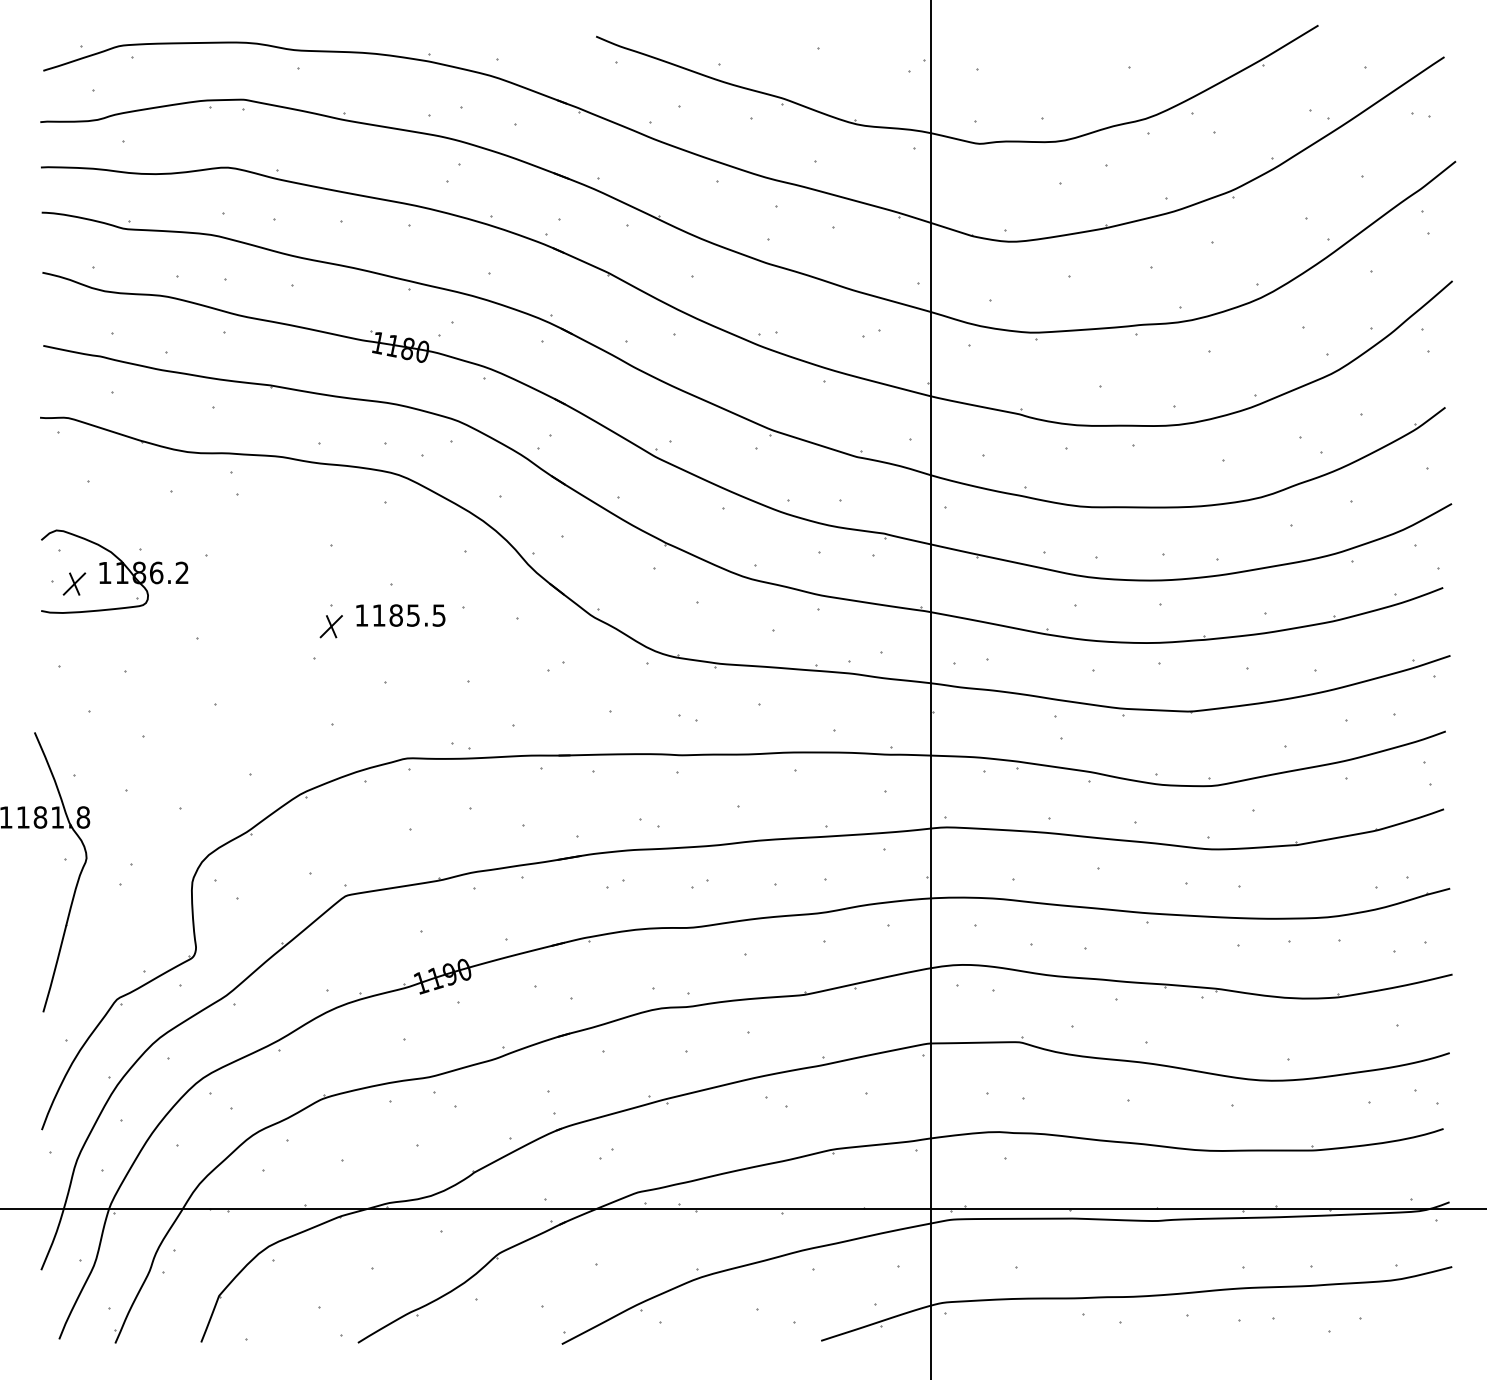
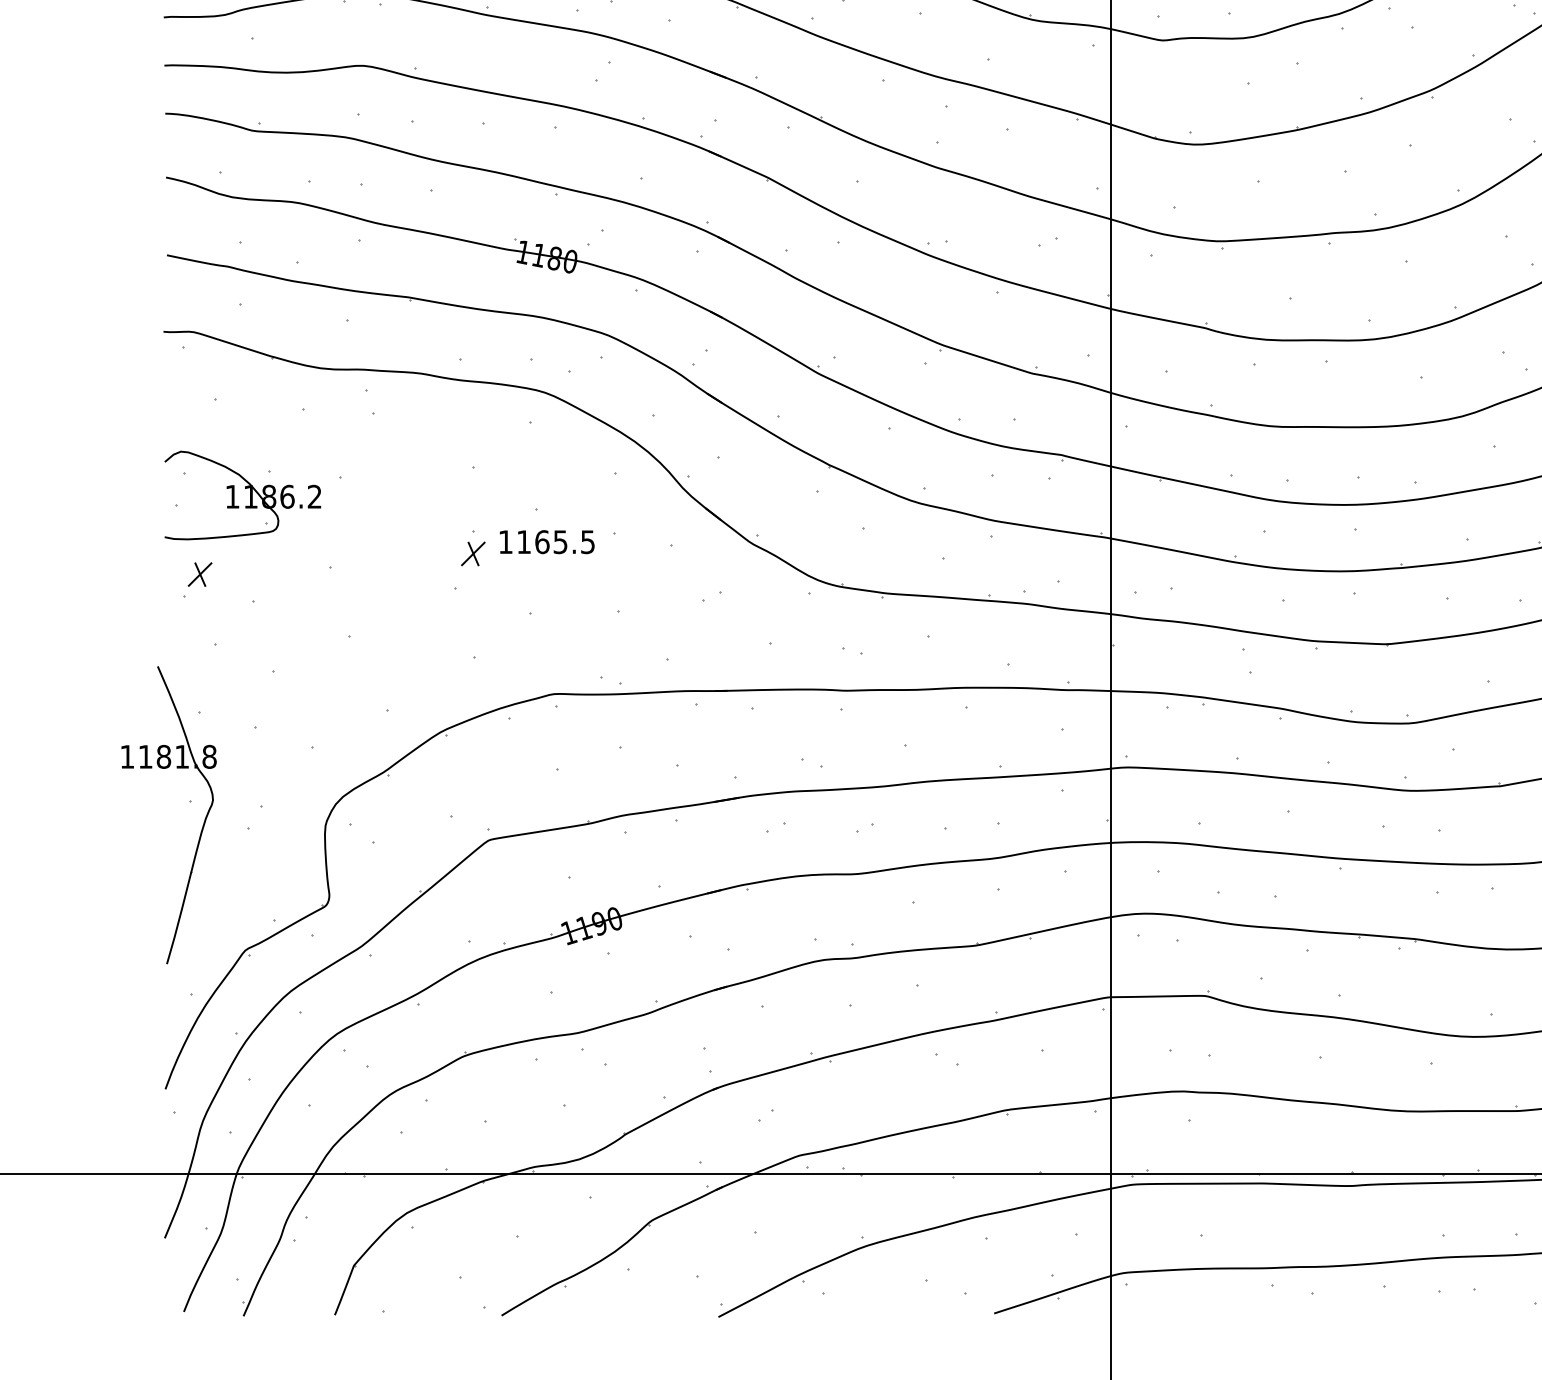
part: (74, 583) -> (200, 573), moved
text: (396, 615) -> (542, 542), 1185.5 -> 1165.5

